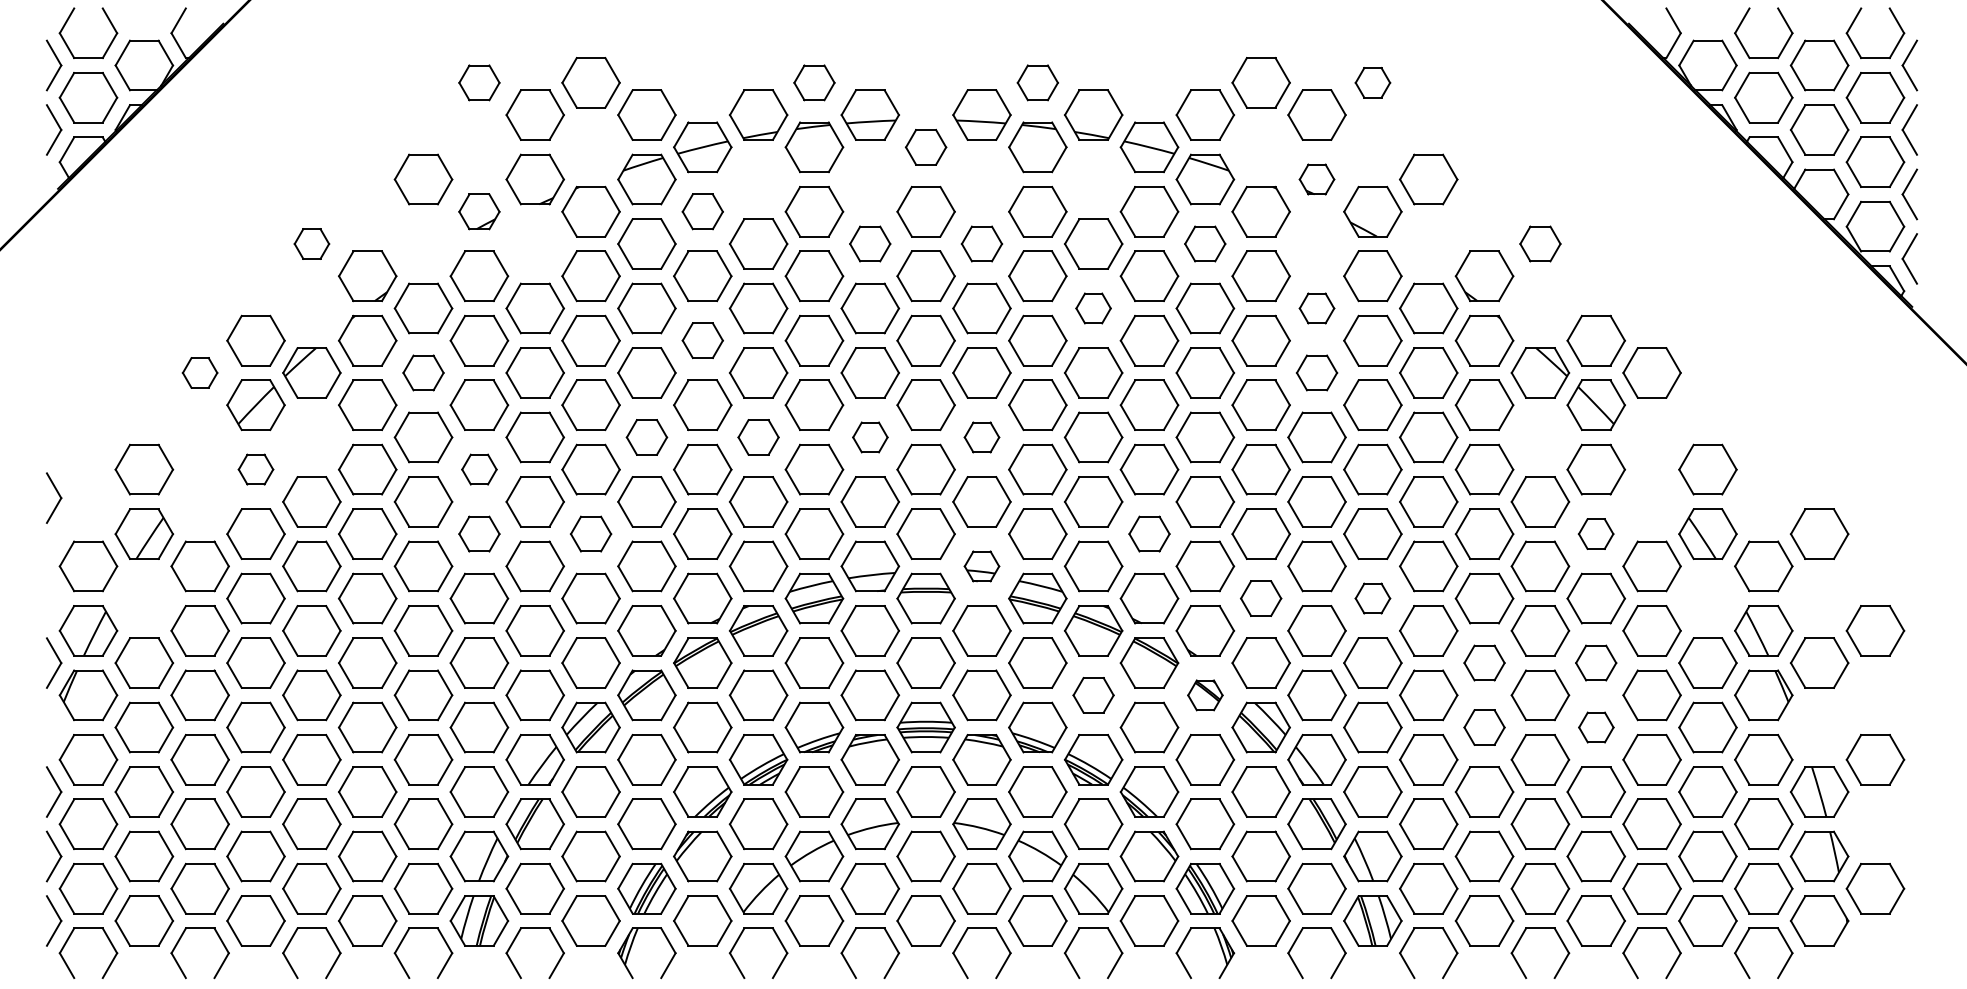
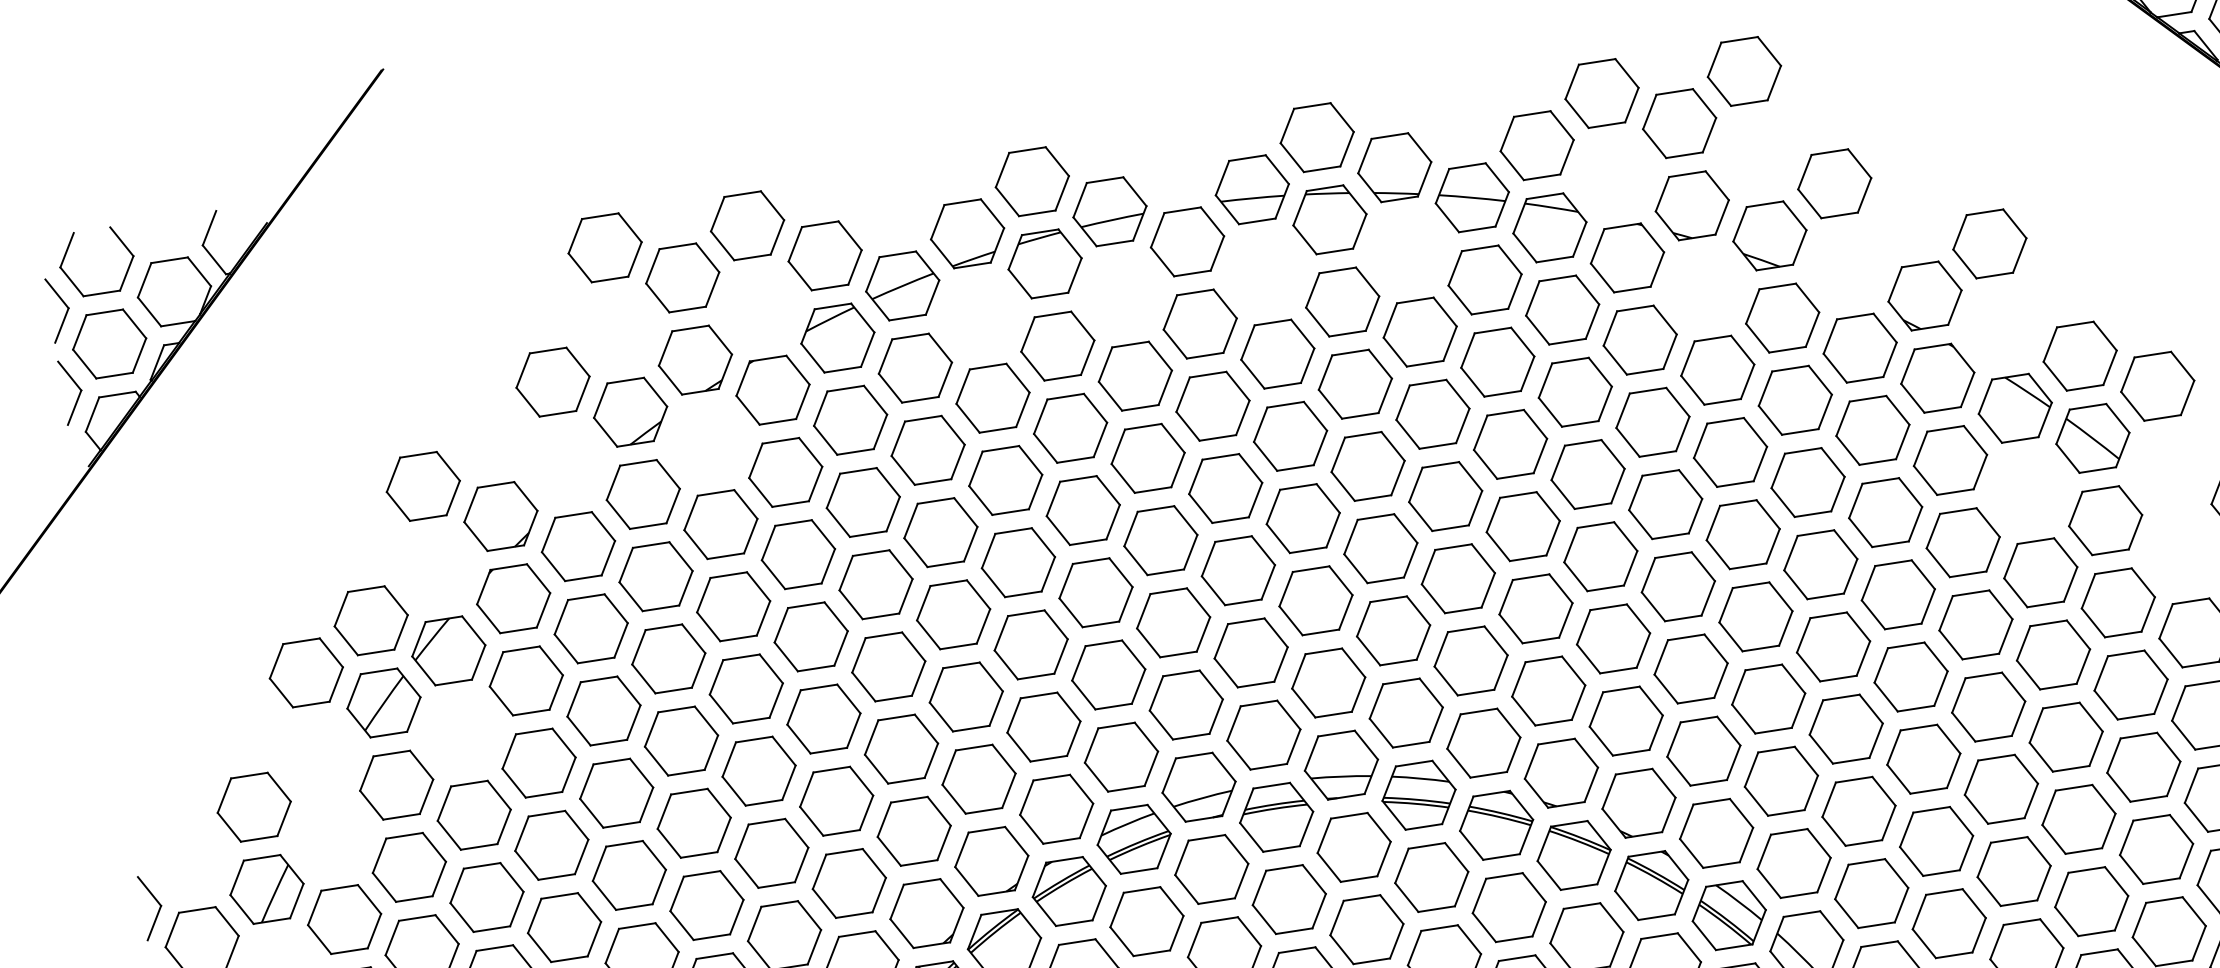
part: (479, 82) -> (605, 247), size x1.43
part: (814, 82) -> (1032, 181), size x1.43
part: (1037, 82) -> (1316, 137), size x1.43
part: (1372, 82) -> (1743, 71), size x1.67
part: (925, 147) -> (1186, 242), size x1.43
part: (1316, 179) -> (1691, 205), size x1.67
part: (479, 211) -> (630, 411), size x1.43
part: (702, 211) -> (915, 367), size x1.43
part: (311, 243) -> (422, 485), size x1.67
part: (869, 243) -> (1134, 375), size x1.43
part: (981, 243) -> (1277, 353), size x1.43
part: (1204, 243) -> (1561, 309), size x1.43
part: (1540, 243) -> (1989, 243), size x1.43
part: (1093, 308) -> (1432, 414), size x1.67
part: (1316, 308) -> (1717, 370), size x1.67
part: (702, 340) -> (940, 532), size x1.43
part: (199, 372) -> (305, 672), size x1.67
part: (423, 372) -> (591, 628), size x1.43
part: (1316, 372) -> (1729, 451), size x1.43
part: (646, 437) -> (888, 667), size x1.43
part: (758, 437) -> (1031, 644), size x1.43
part: (870, 437) -> (1173, 622), size x1.67
part: (981, 437) -> (1315, 600), size x1.67
part: (255, 469) -> (395, 785), size x1.67
part: (479, 469) -> (681, 740), size x1.67
part: (54, 497) -> (152, 906), moved
part: (479, 533) -> (694, 822), size x1.43
part: (590, 533) -> (835, 800), size x1.43
part: (1149, 533) -> (1548, 690), size x1.43
part: (1595, 533) -> (2117, 602), size x1.67
part: (981, 566) -> (1340, 765), size x1.67
part: (1260, 598) -> (1702, 751), size x1.43
part: (1372, 598) -> (1845, 729), size x1.67
part: (1484, 662) -> (2001, 788), size x1.43
part: (1595, 662) -> (2142, 766), size x1.43
part: (1093, 695) -> (1509, 907), size x1.43
part: (1205, 695) -> (1651, 885), size x1.67
part: (1484, 727) -> (2014, 871), size x1.43
part: (1596, 727) -> (2156, 849), size x1.67

